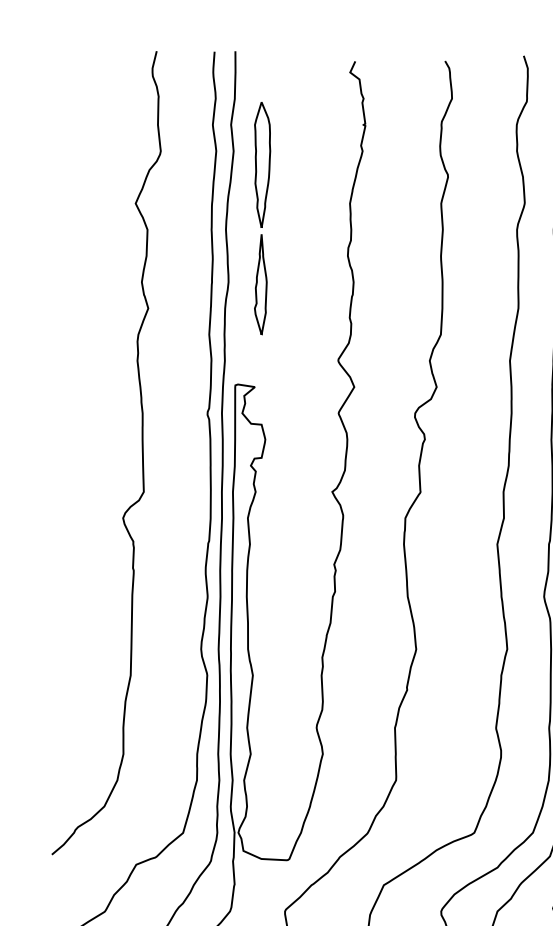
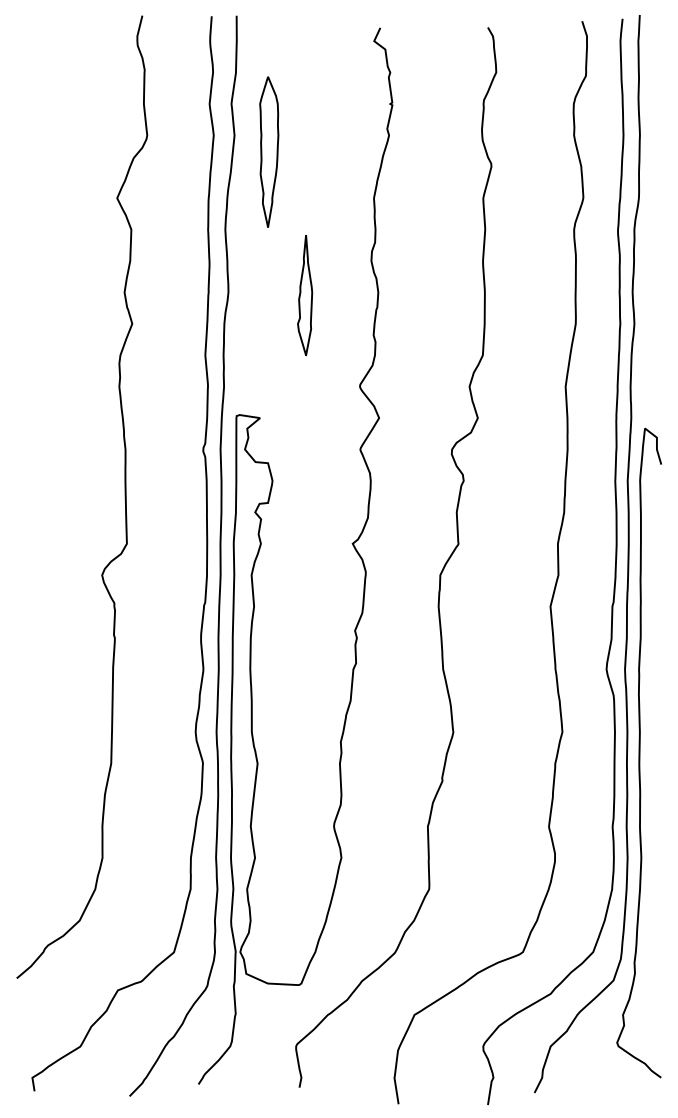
part: (261, 284) -> (305, 295), moved

